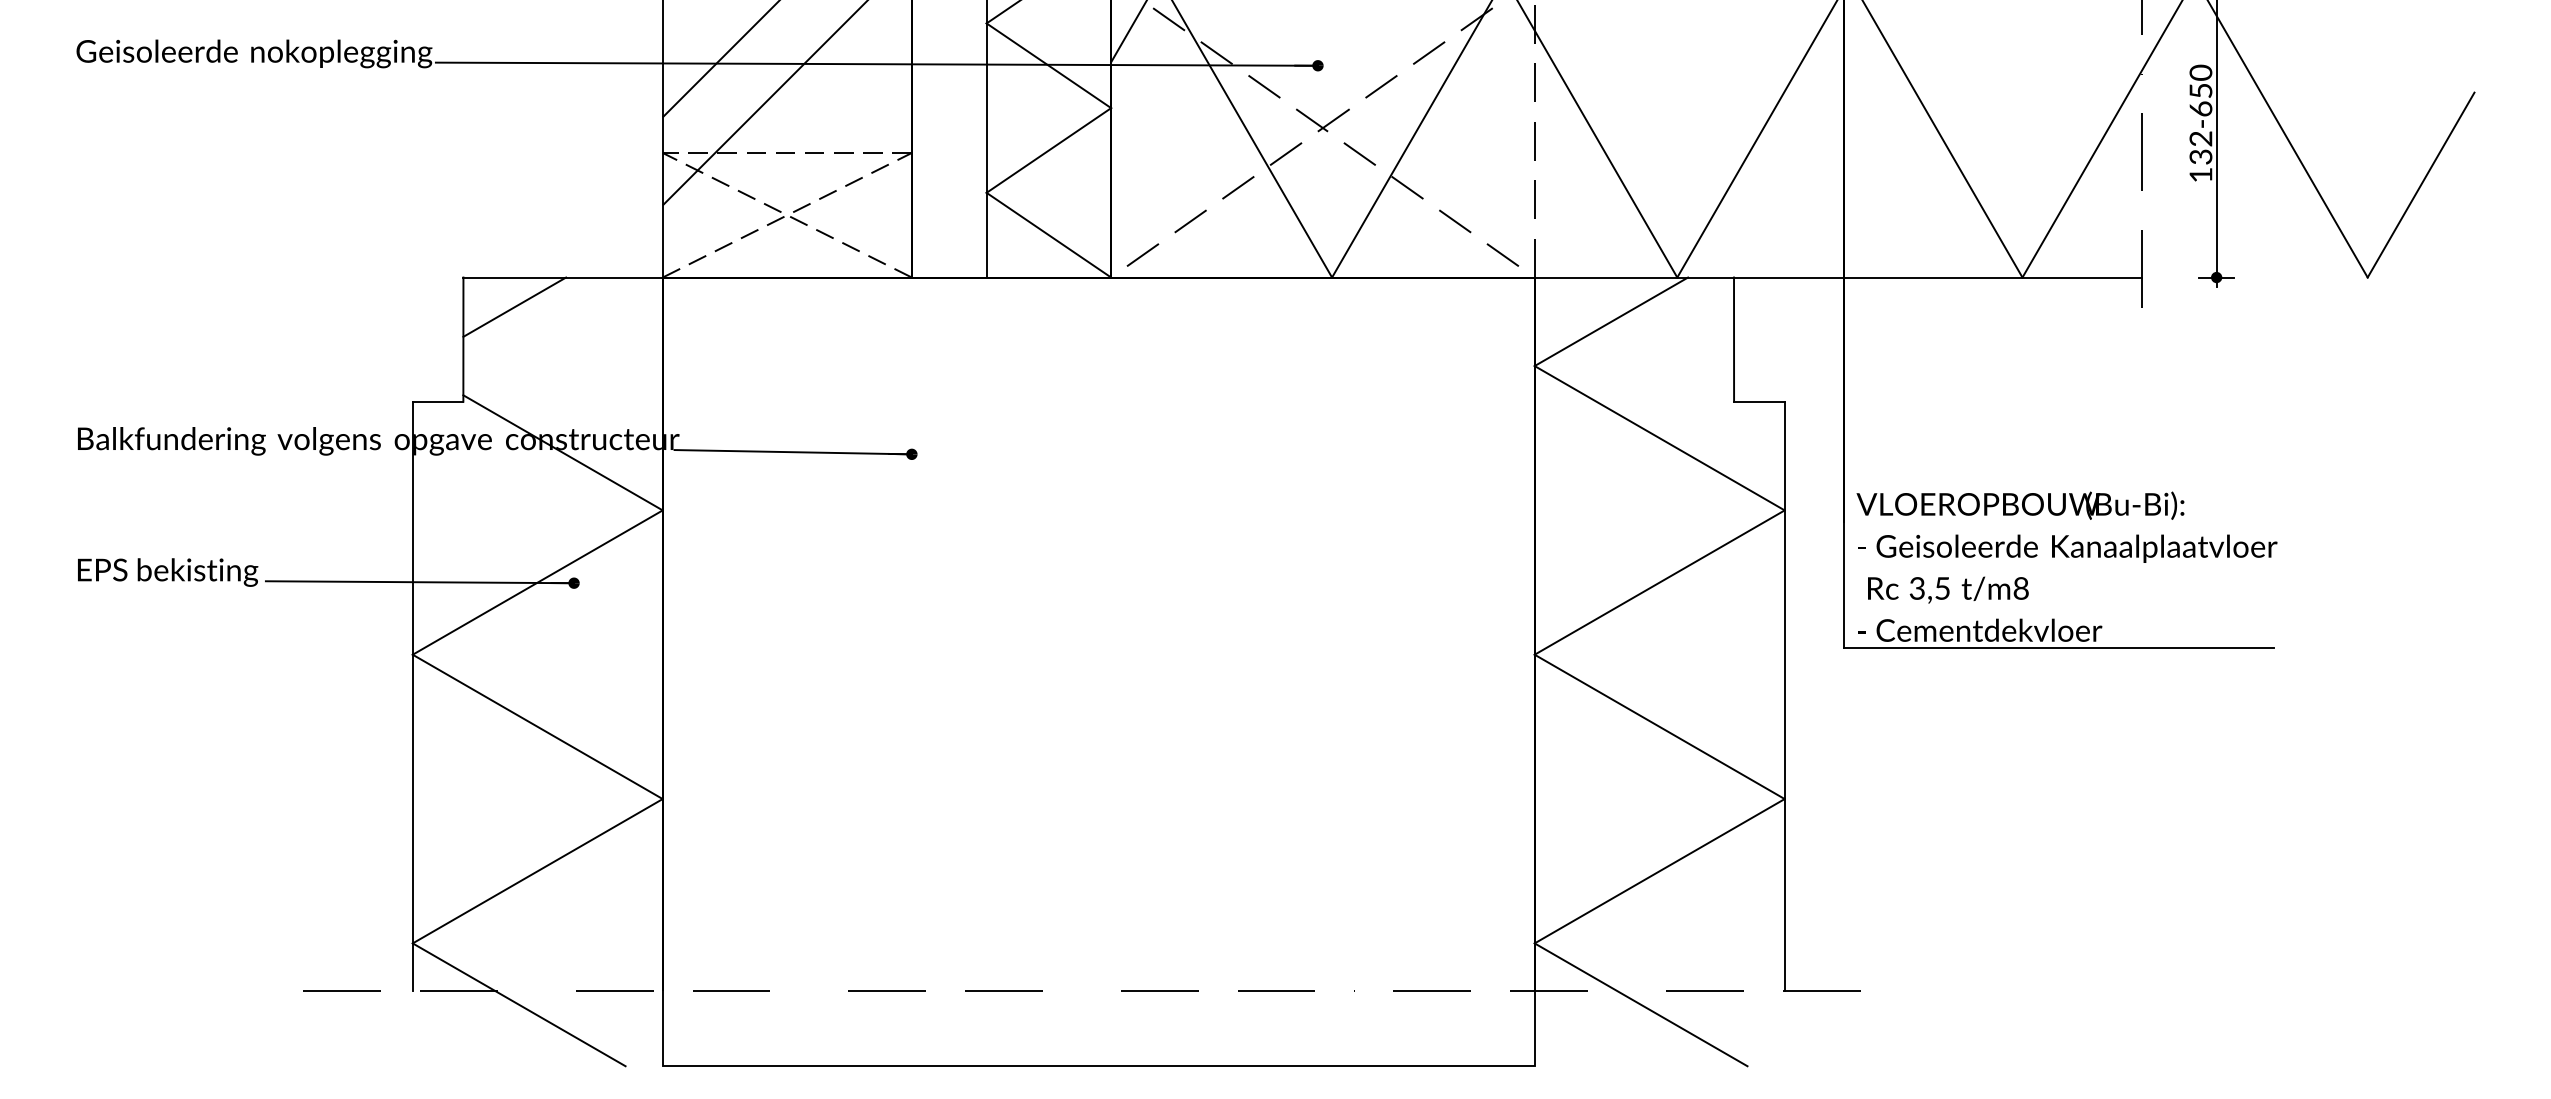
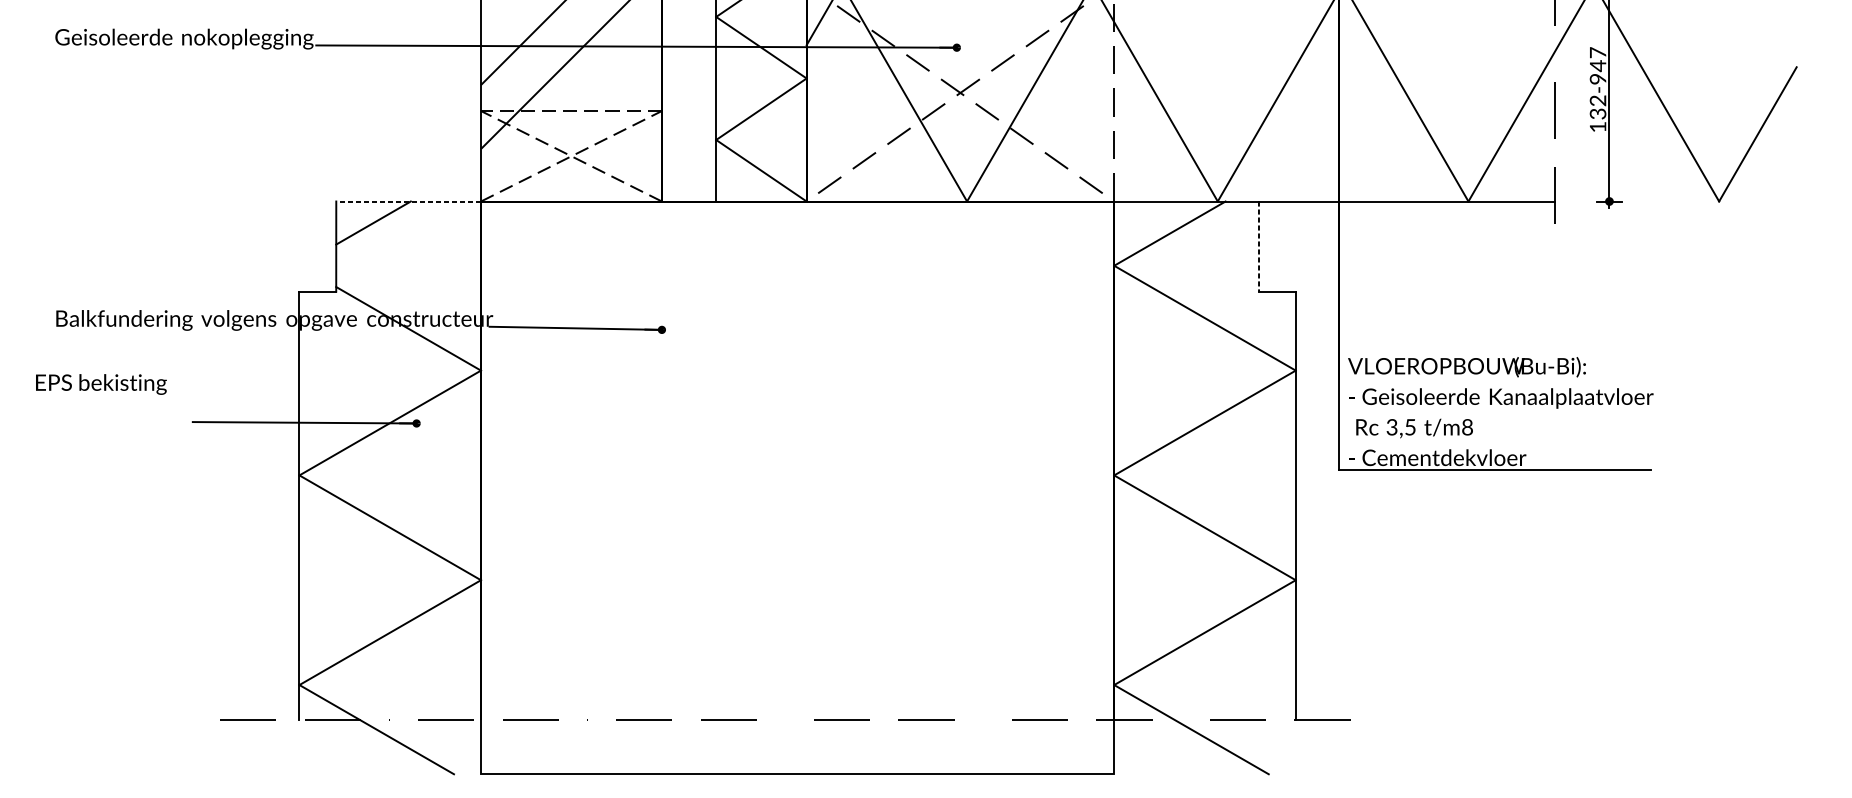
text: (2200, 90) -> (1597, 65), 132-650 -> 132-947
line: (563, 277) -> (408, 201), solid -> dashed
line: (1734, 340) -> (1259, 247), solid -> dashed
text: (168, 572) -> (101, 384), moved

